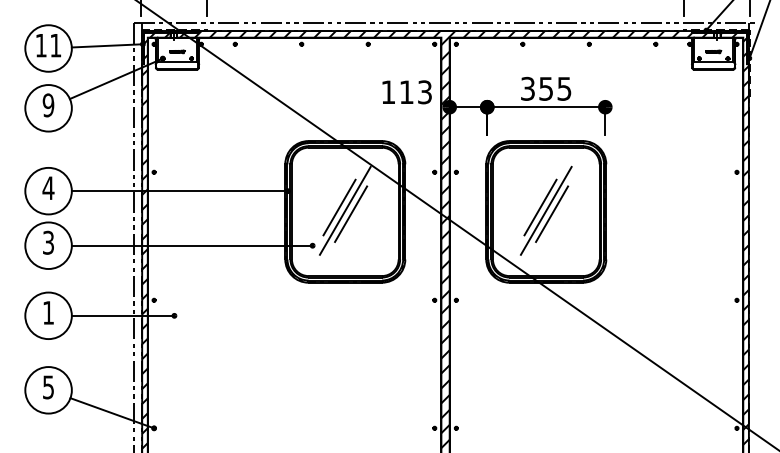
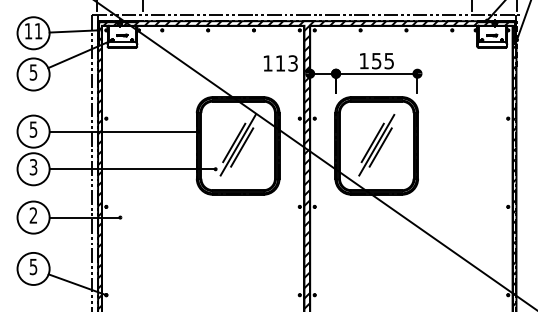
text: (527, 87) -> (363, 60), 355 -> 155
text: (48, 105) -> (33, 72), 9 -> 5
text: (48, 188) -> (33, 129), 4 -> 5
text: (48, 312) -> (33, 215), 1 -> 2

